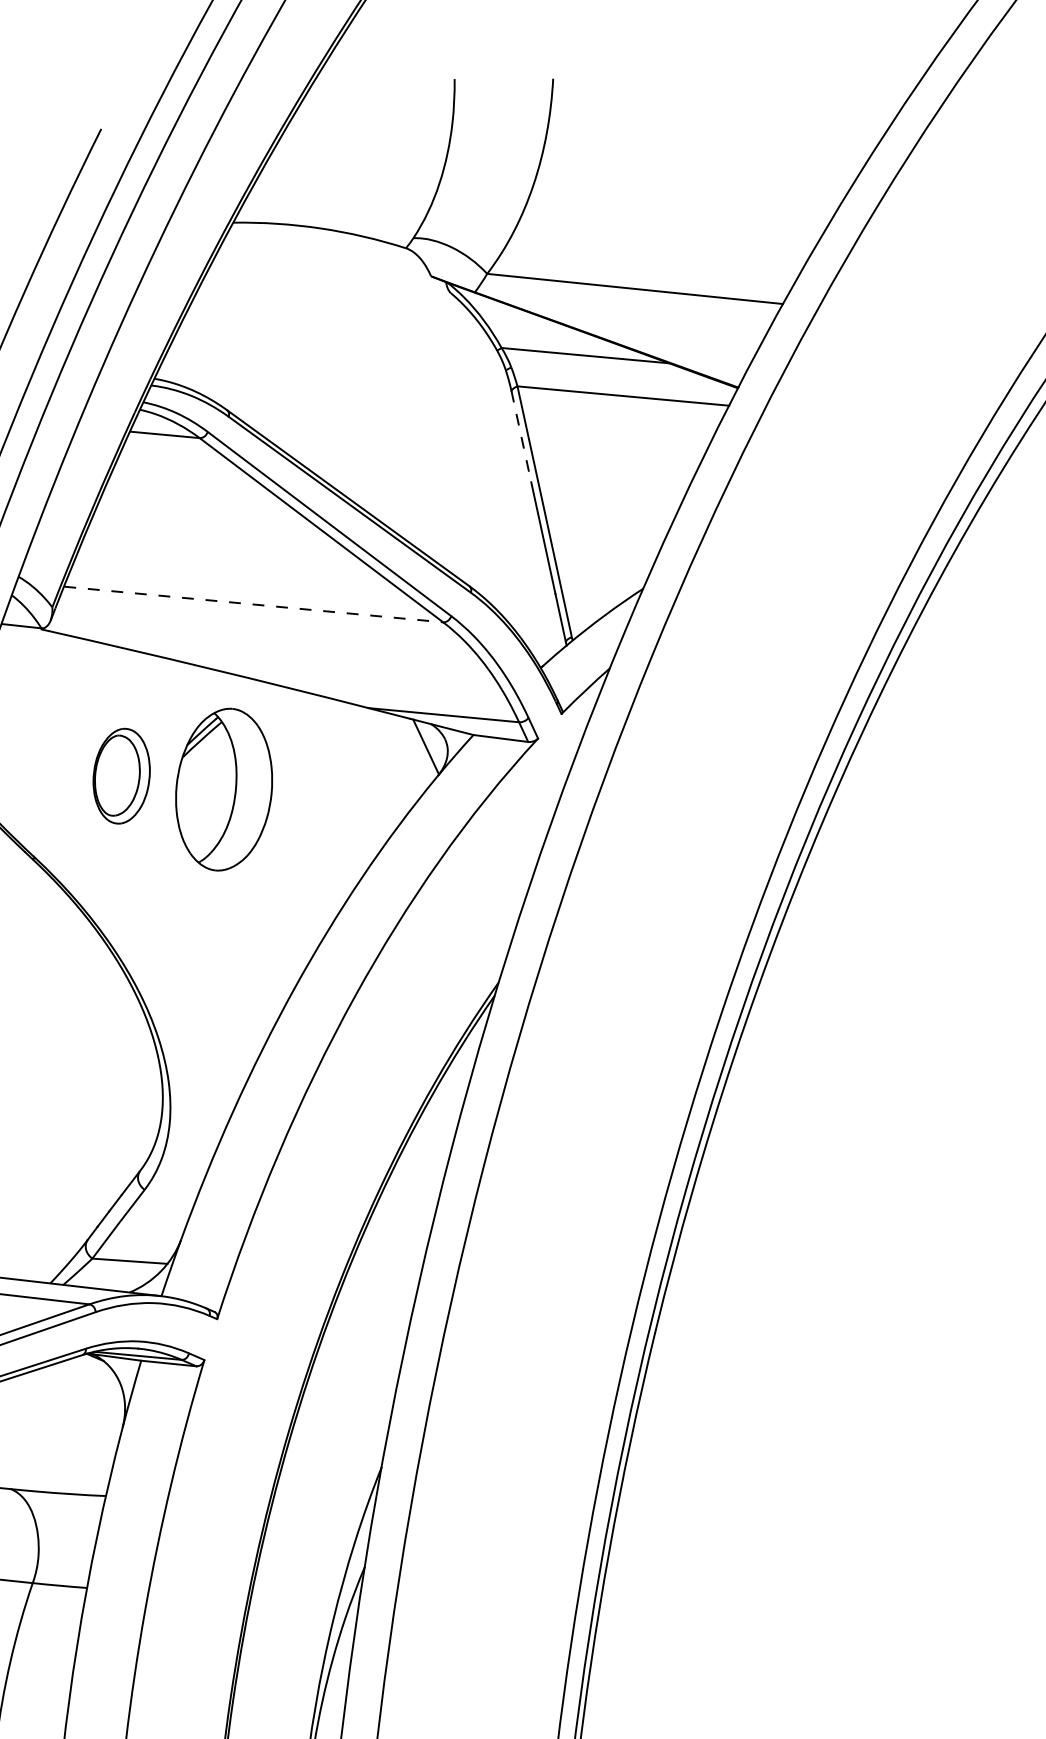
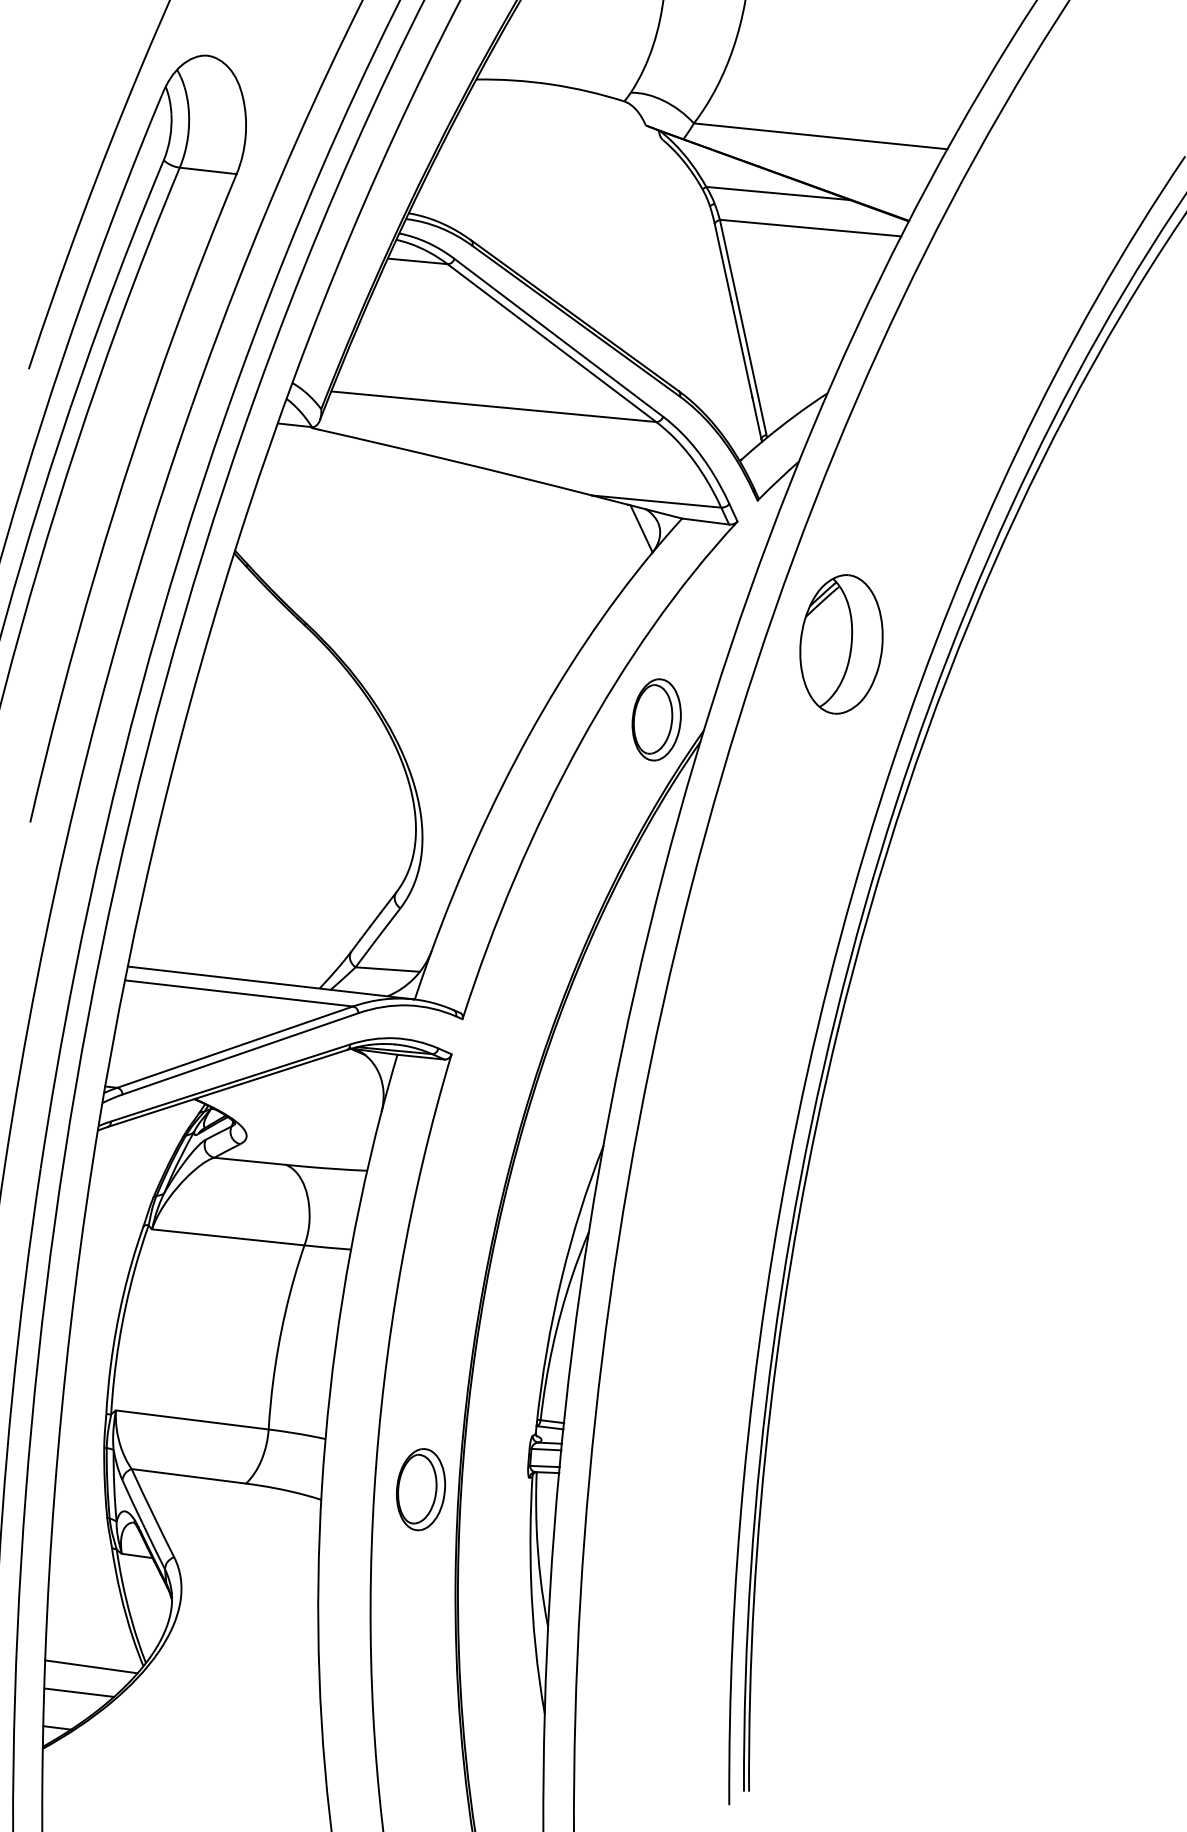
line: (521, 437) -> (723, 263), dashed -> solid
line: (254, 604) -> (494, 406), dashed -> solid
part: (121, 775) -> (656, 719), moved
part: (224, 789) -> (841, 644), moved

